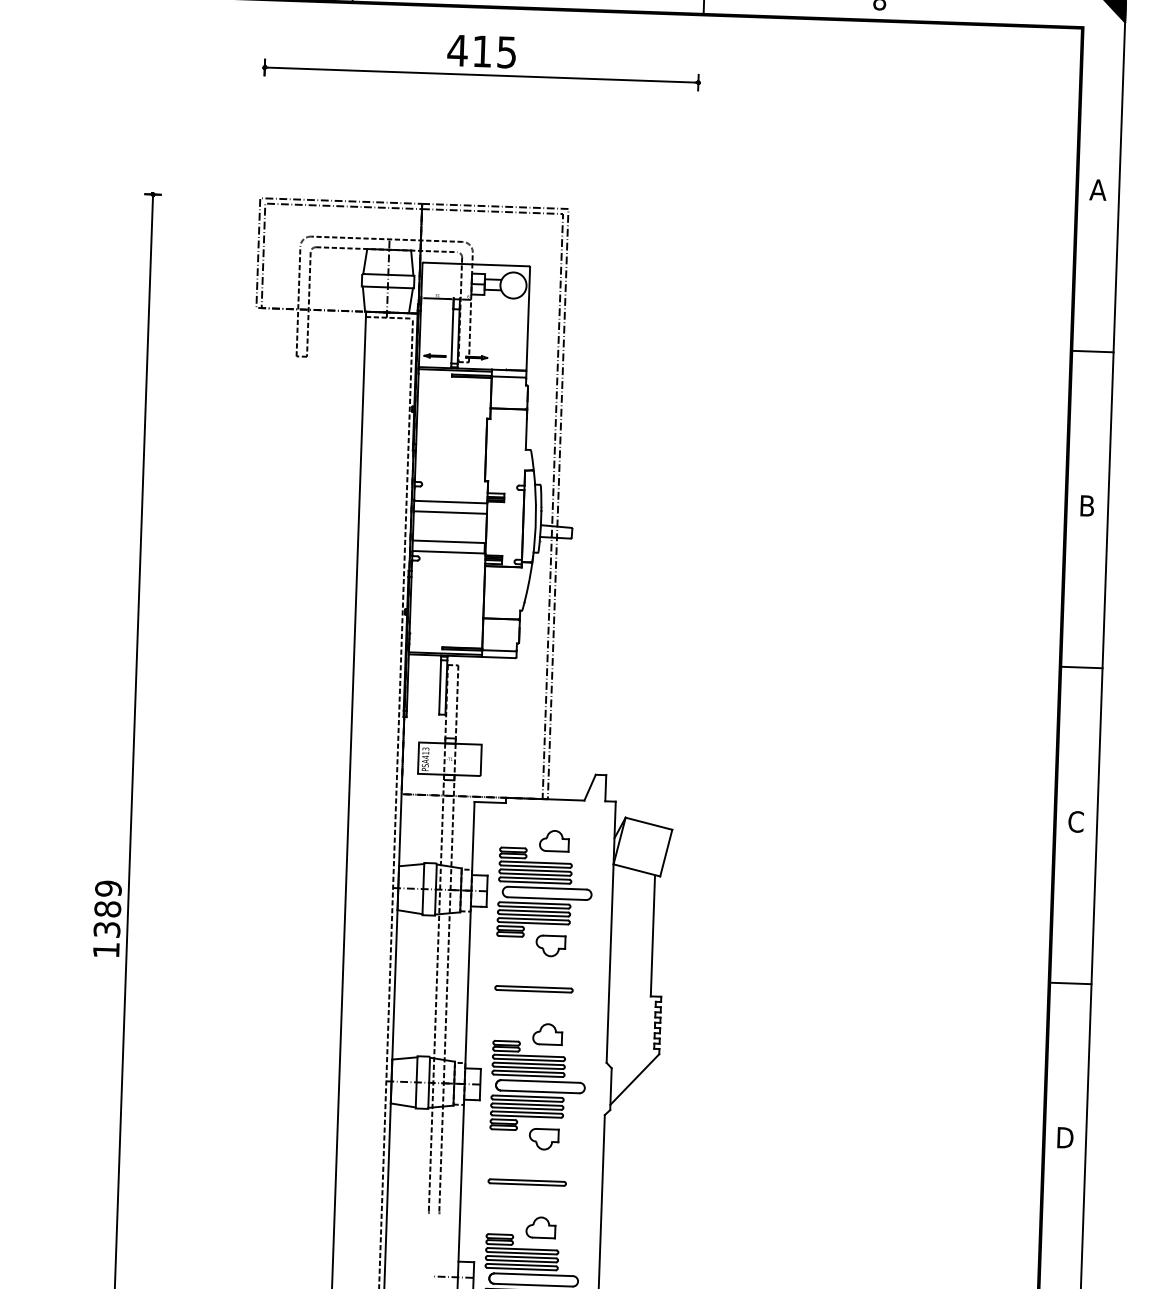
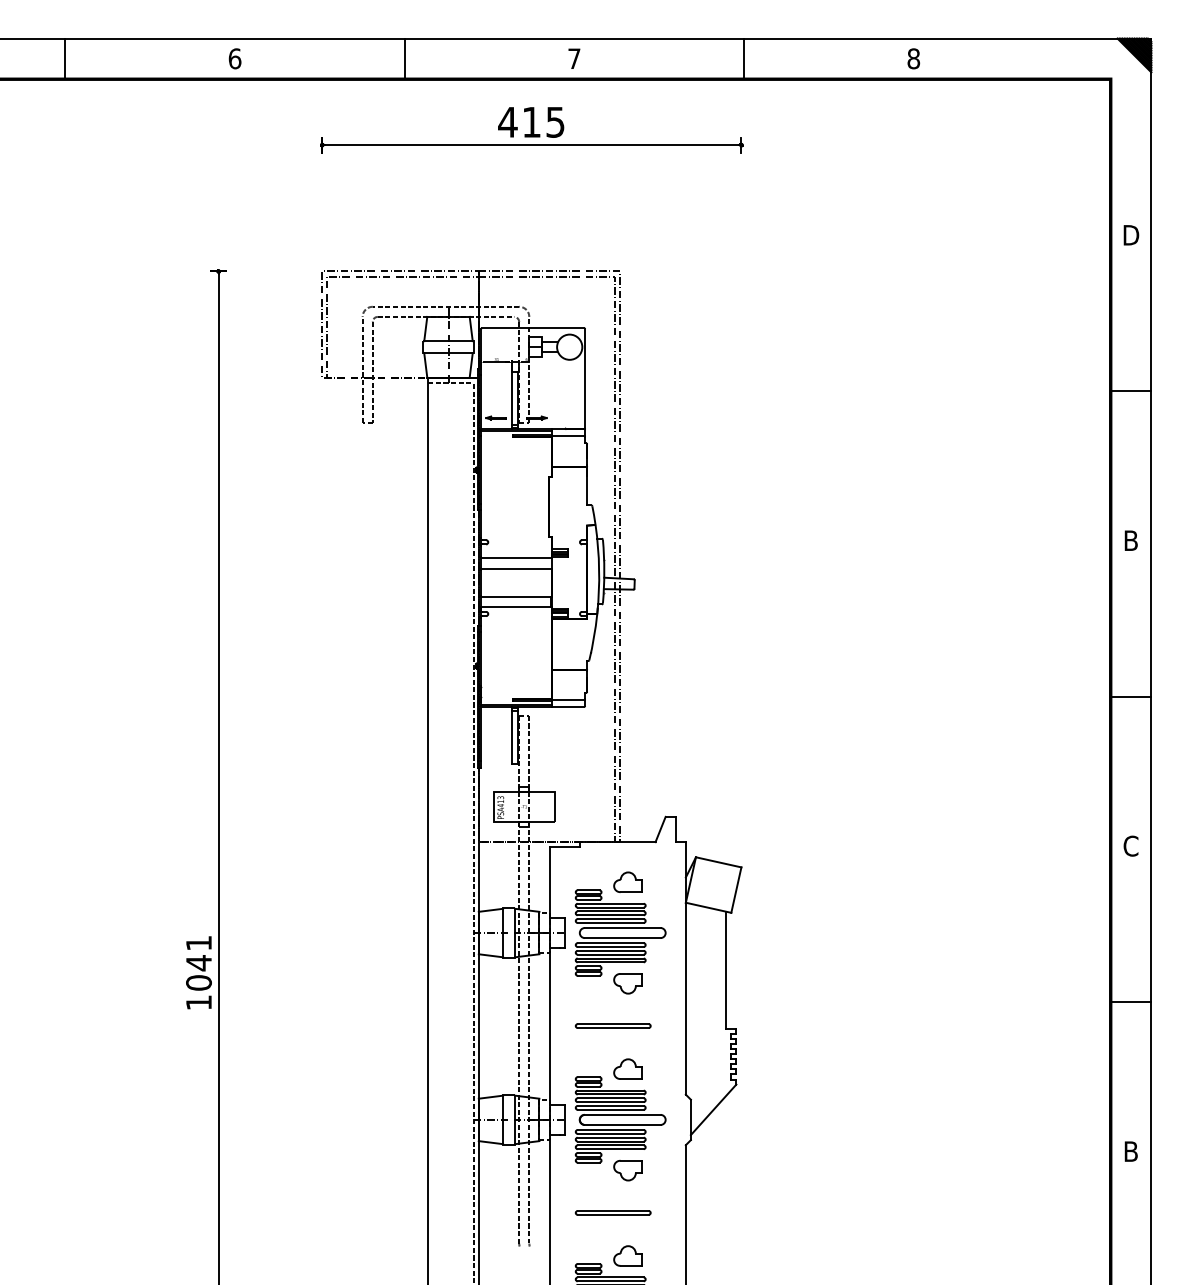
text: (1097, 190) -> (1130, 235), A -> D
text: (108, 908) -> (199, 962), 1389 -> 1041
text: (1065, 1137) -> (1131, 1151), D -> B

